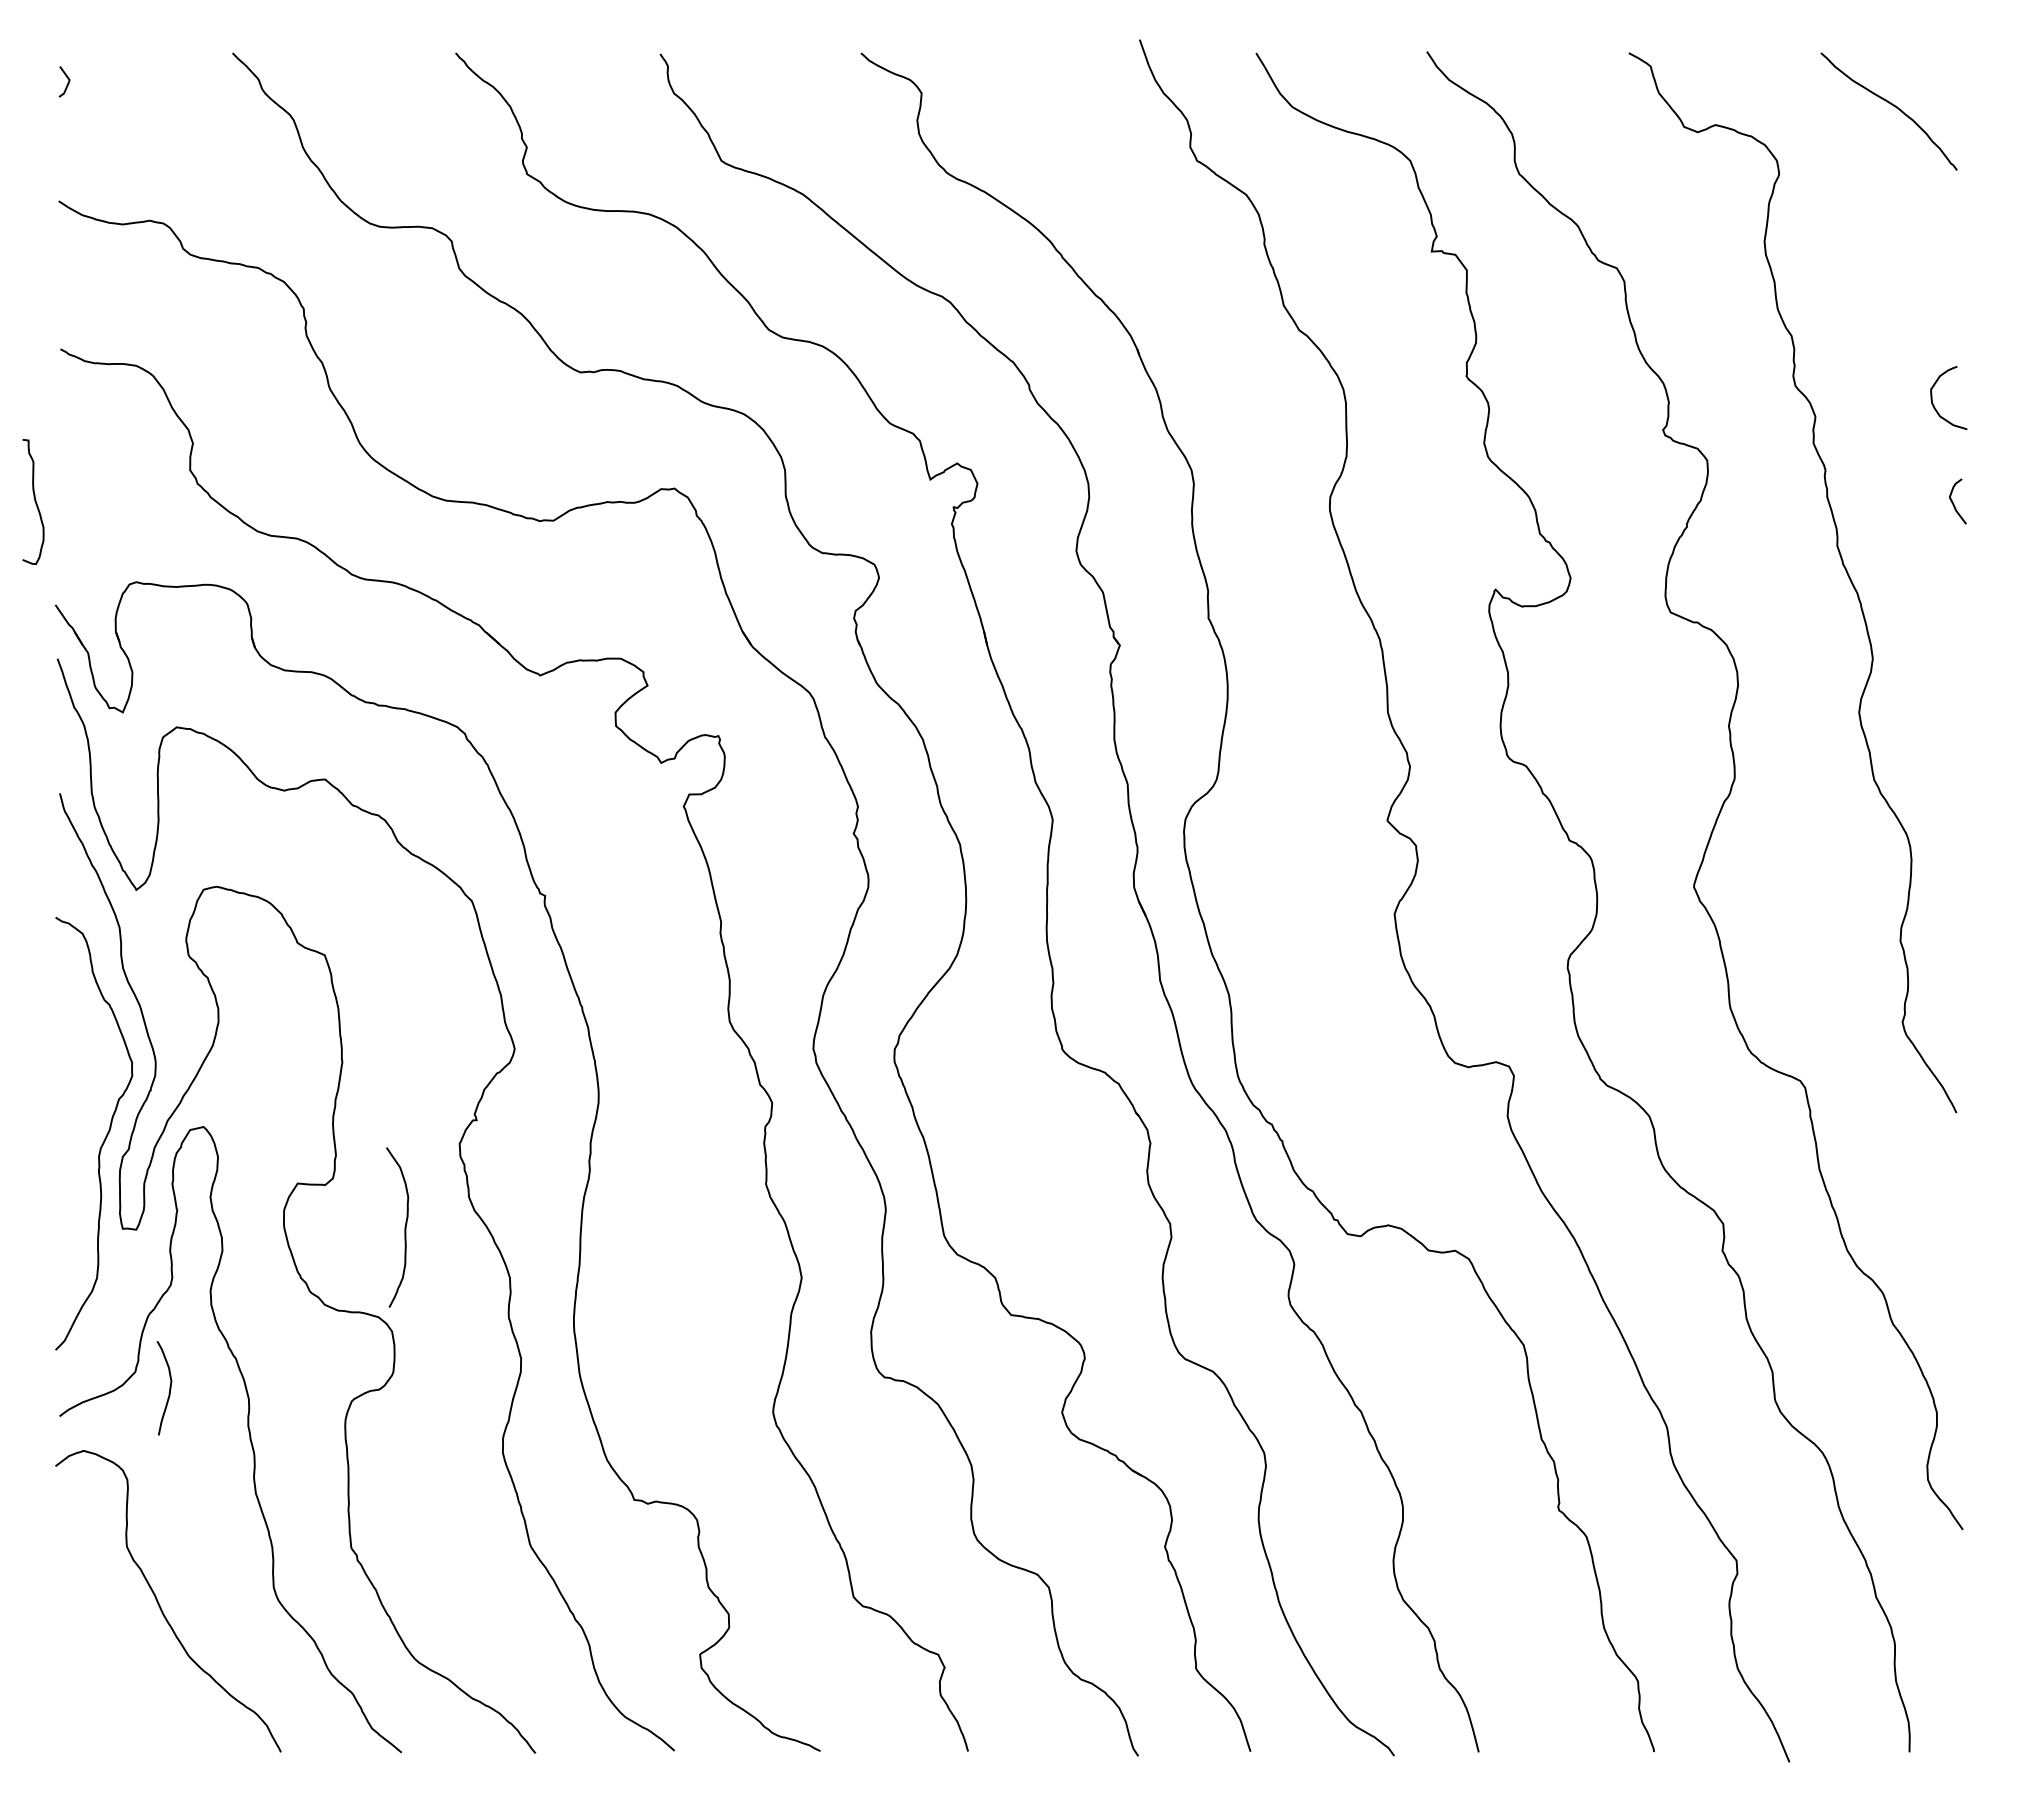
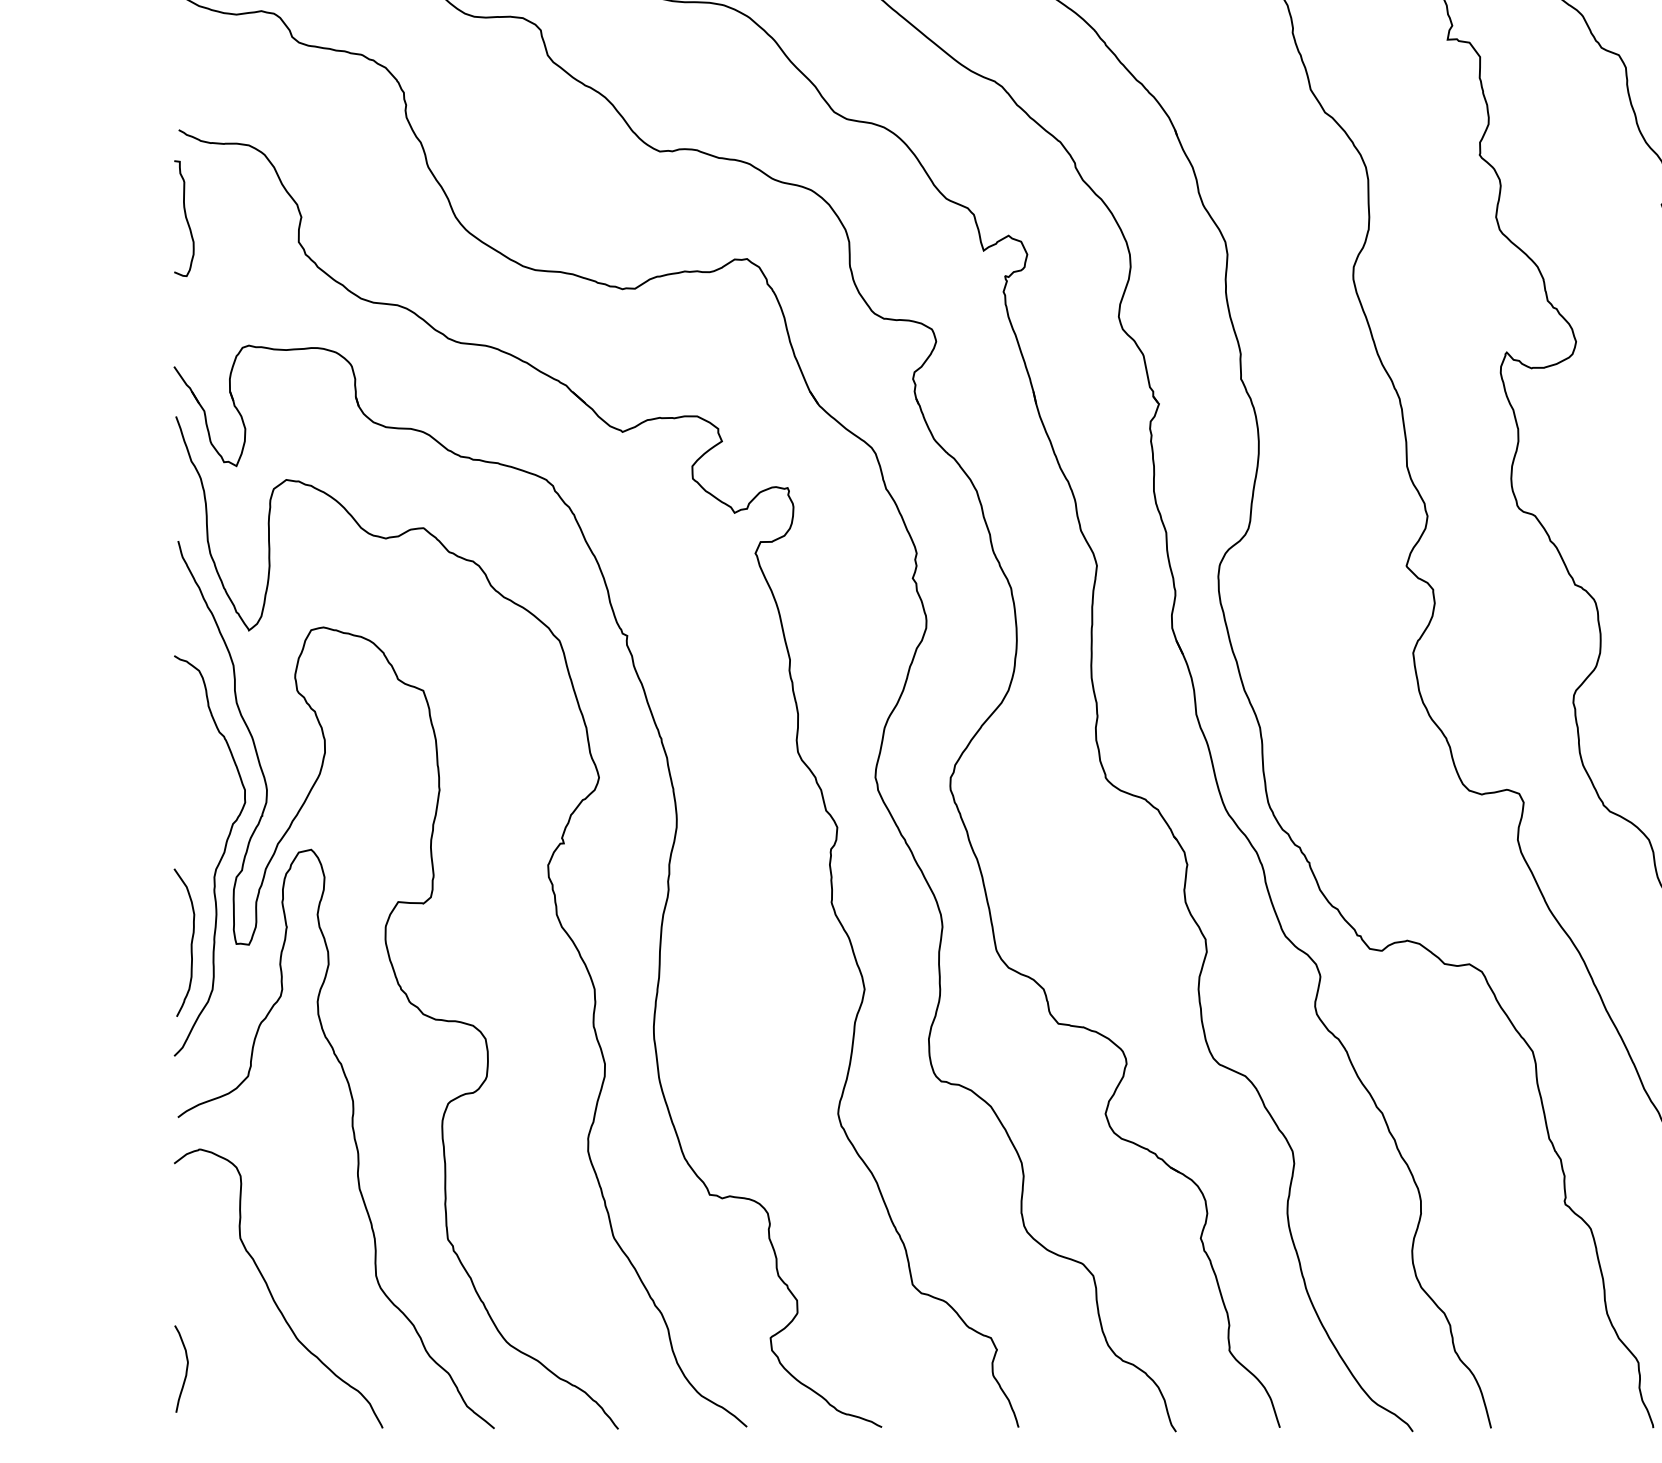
curve: (34, 501) -> (185, 218), moved
curve: (404, 1227) -> (190, 942), moved
curve: (169, 1388) -> (186, 1369), moved

